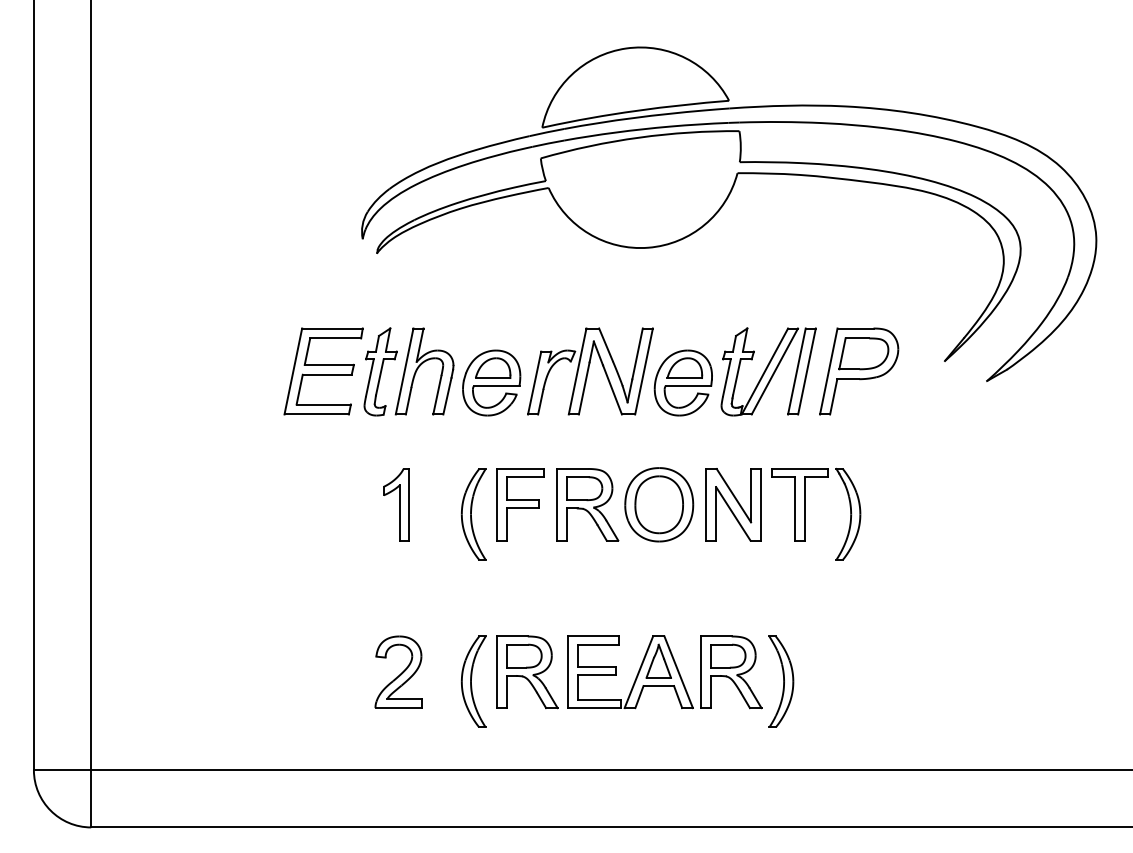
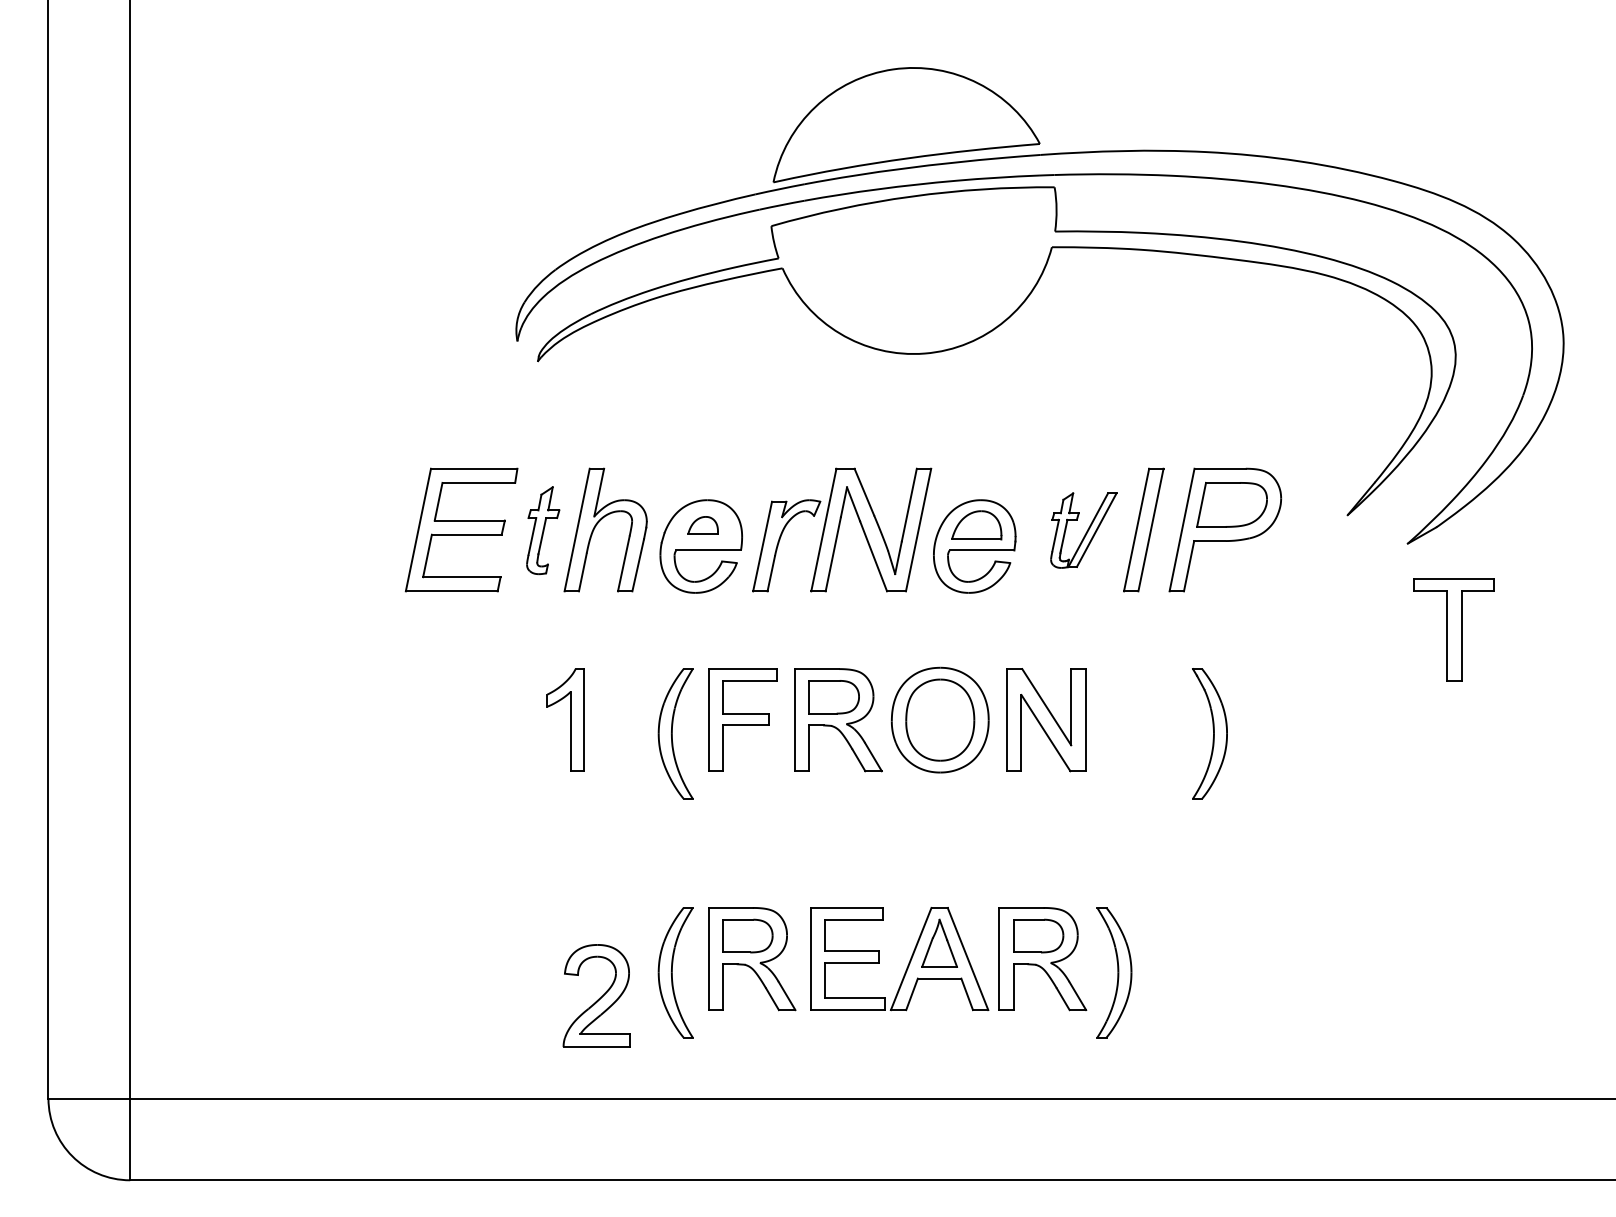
part: (492, 368) -> (702, 525), size x0.6
part: (381, 371) -> (543, 530), size x0.7
part: (759, 371) -> (1083, 530), size x0.6
part: (799, 504) -> (1453, 629), moved
part: (398, 671) -> (596, 995), moved

